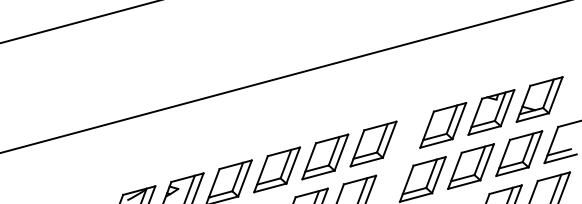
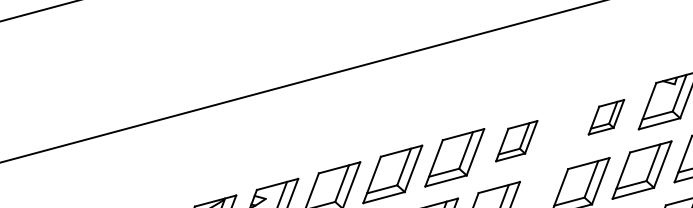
part: (443, 125) -> (606, 117), size x0.6
part: (373, 143) -> (516, 140), size x0.7

